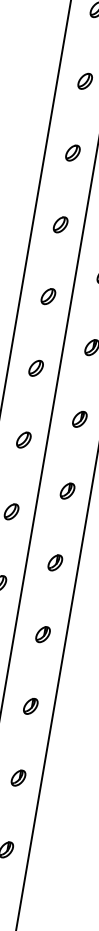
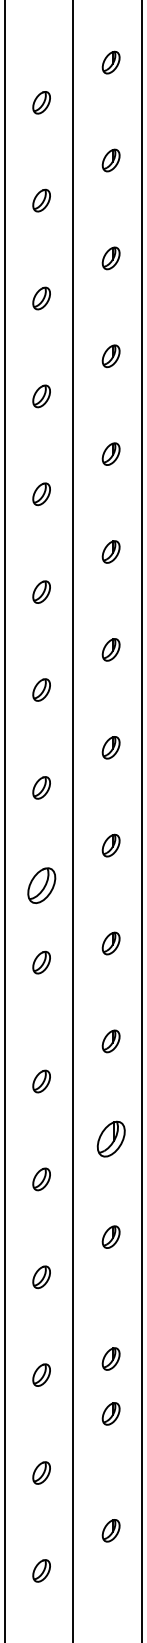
part: (36, 368) -> (41, 885), size x1.6
part: (23, 439) -> (41, 962), moved
part: (54, 562) -> (110, 1139), size x1.6
part: (30, 705) -> (110, 1358), moved
part: (18, 777) -> (110, 1413), moved

